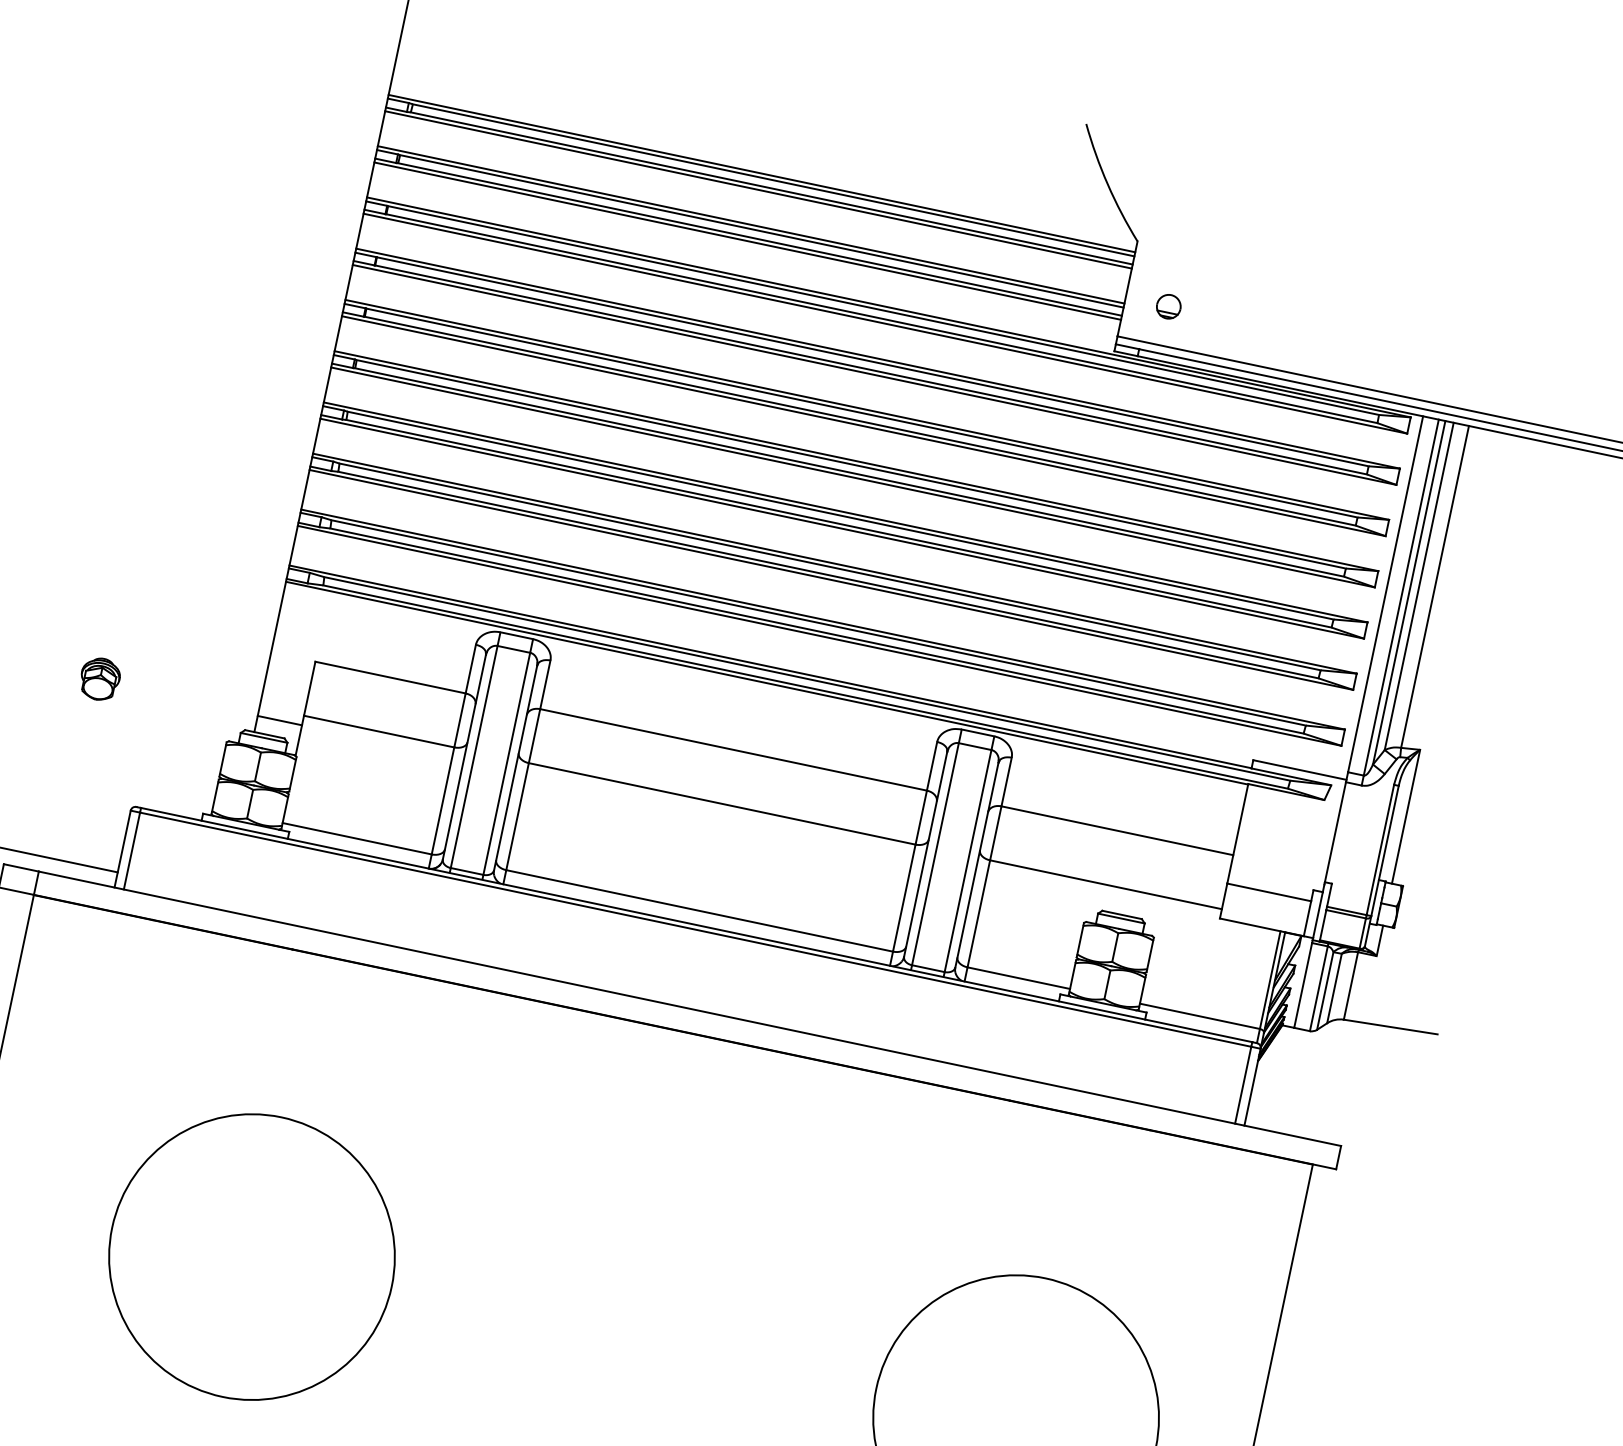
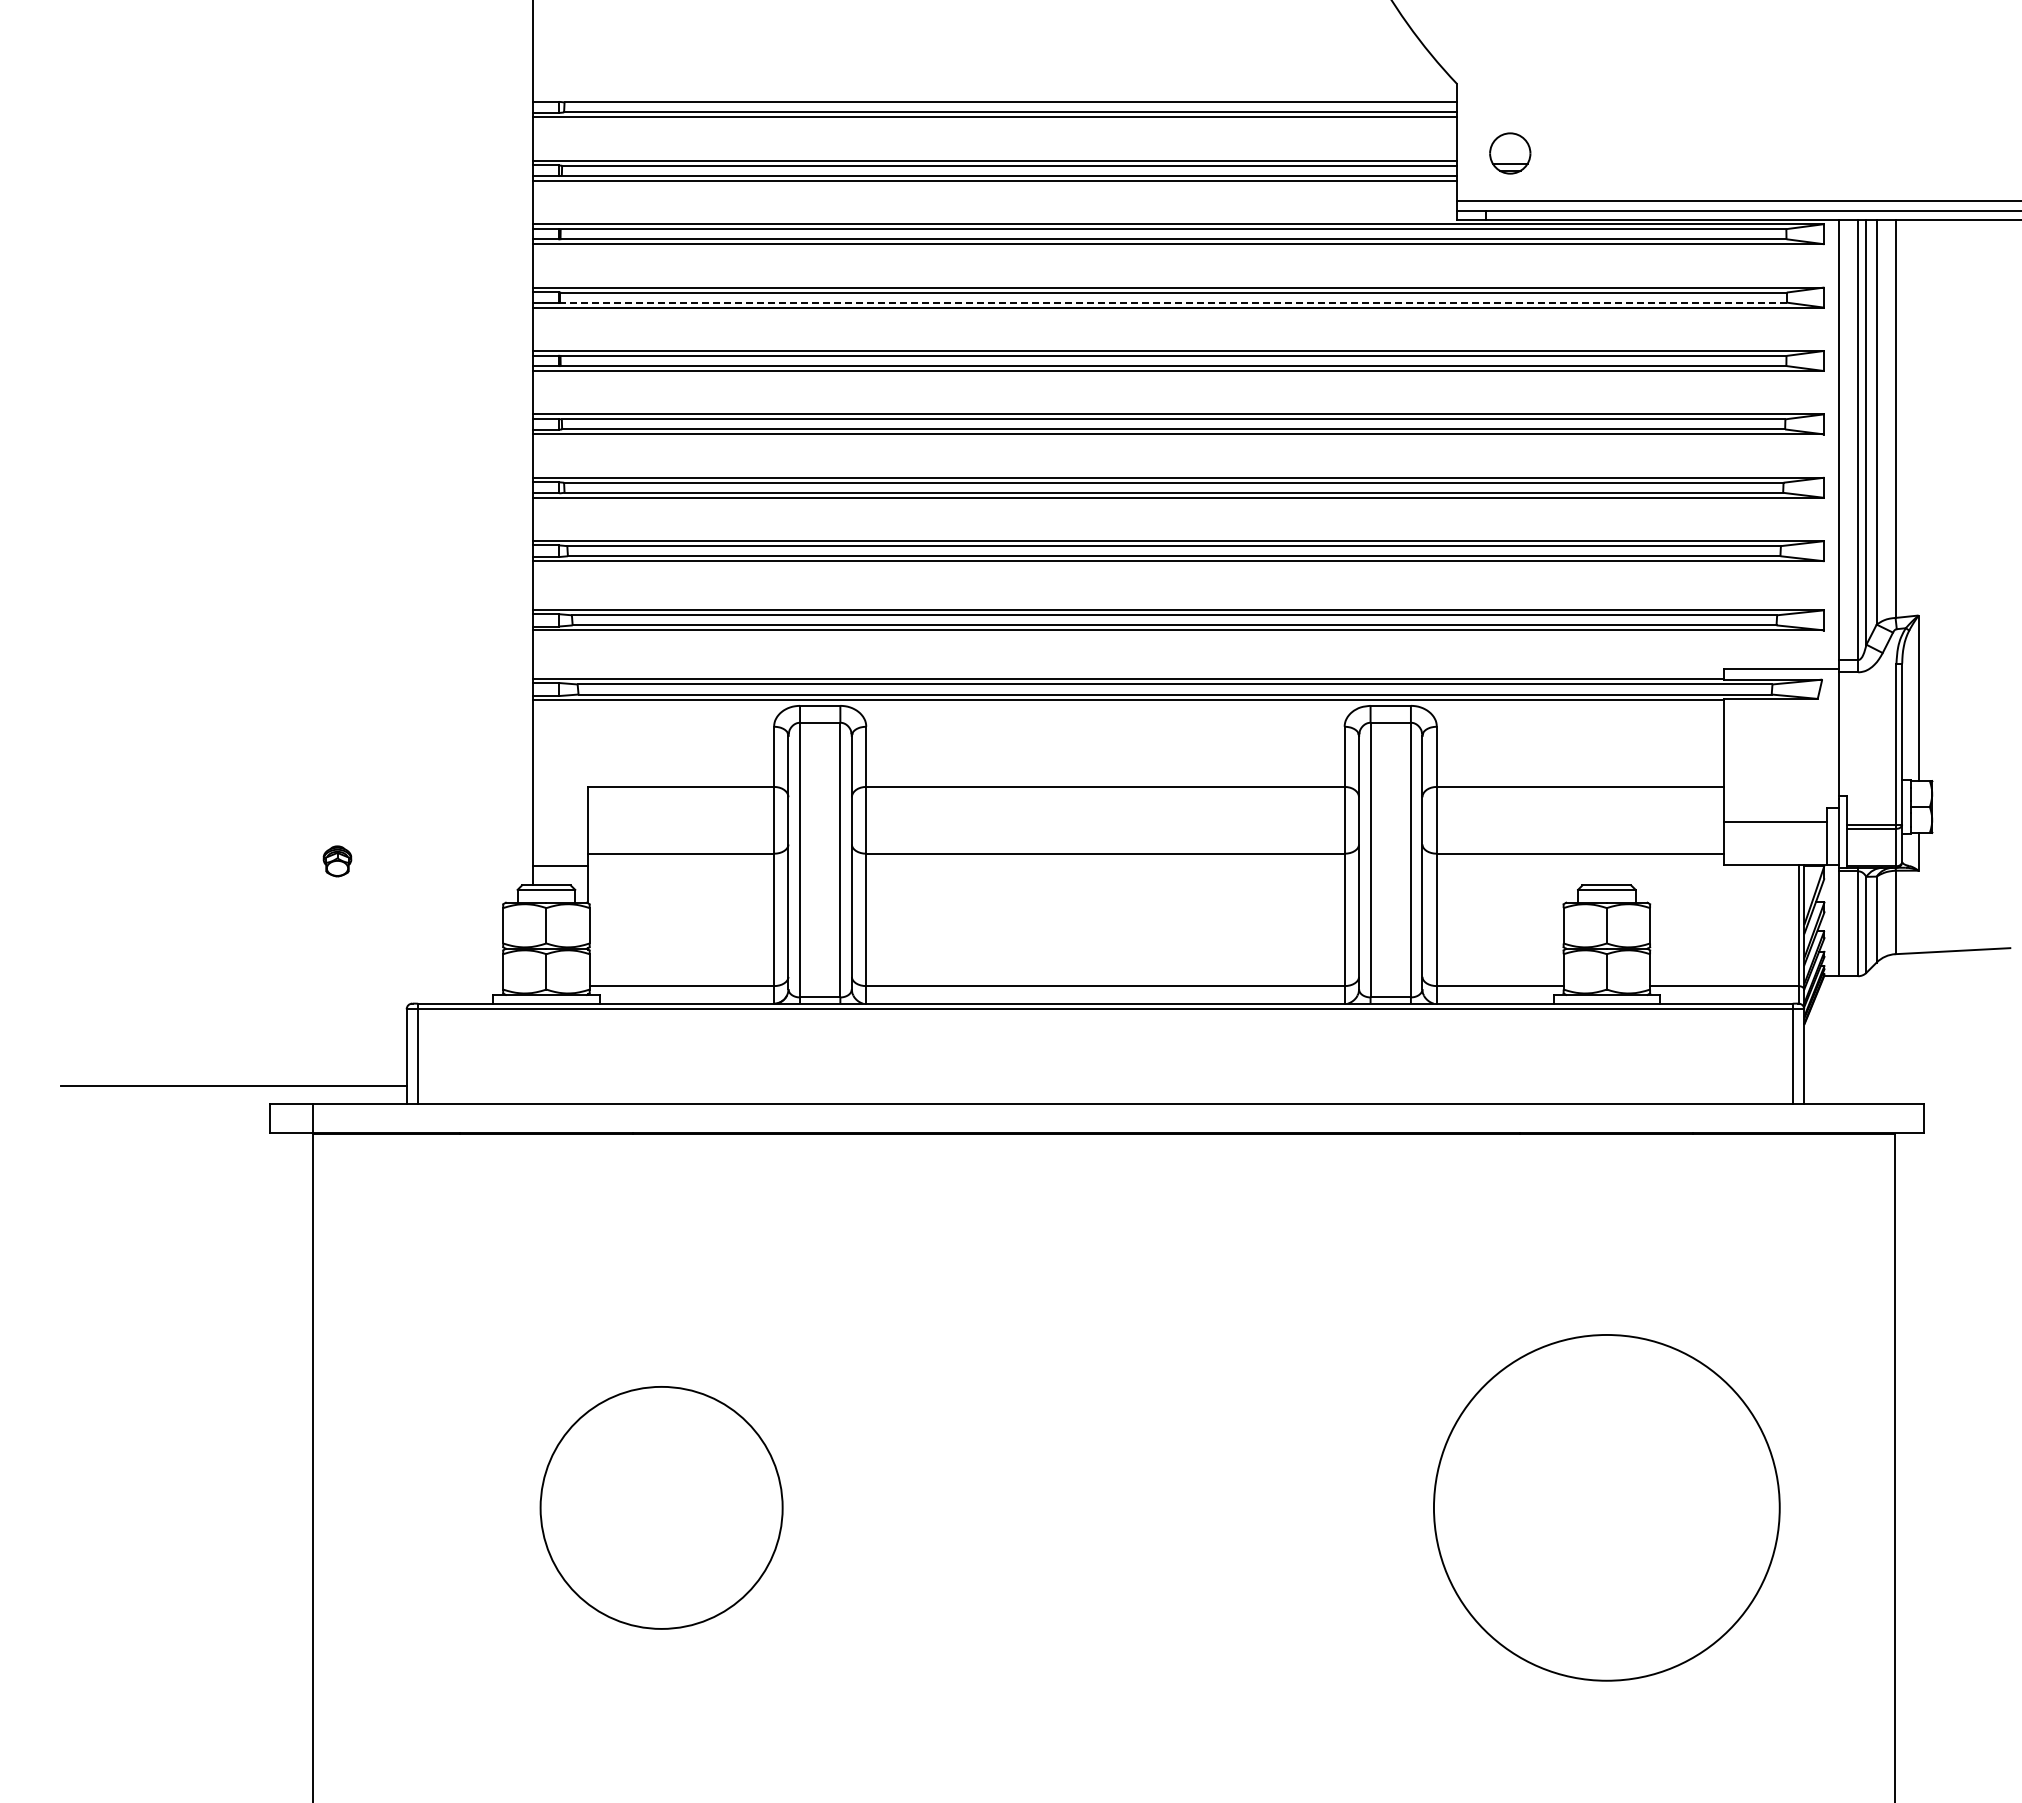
line: (762, 173) -> (995, 97), removed
part: (1168, 306) -> (1510, 153), size x1.4
line: (870, 369) -> (1172, 302), solid -> dashed
part: (100, 679) -> (337, 861), size x0.6
circle: (251, 1256) -> (661, 1507), size x0.7

